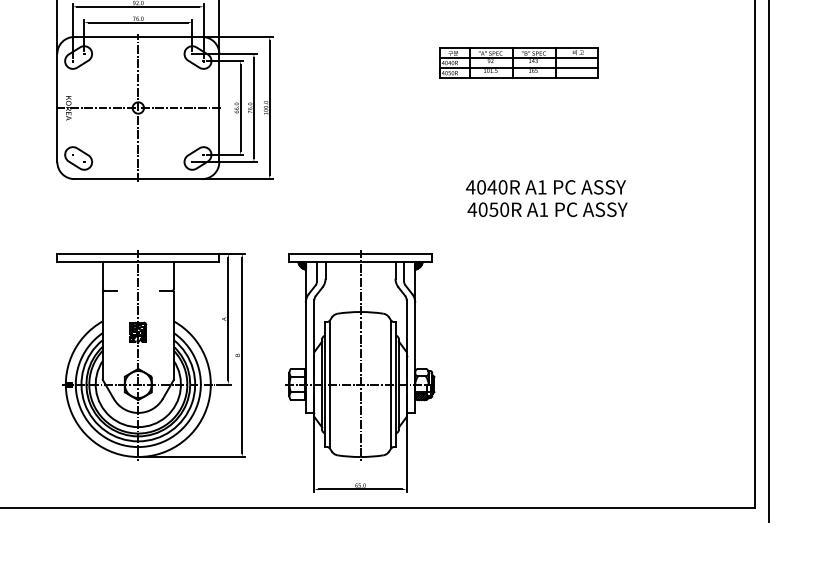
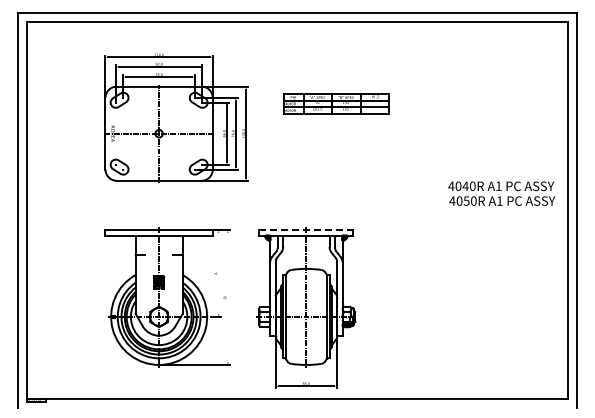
part: (519, 62) -> (336, 103), moved
text: (546, 198) -> (501, 193), moved
line: (360, 254) -> (306, 230), solid -> dashed
line: (227, 318) -> (218, 273), removed
line: (243, 355) -> (228, 297), removed

